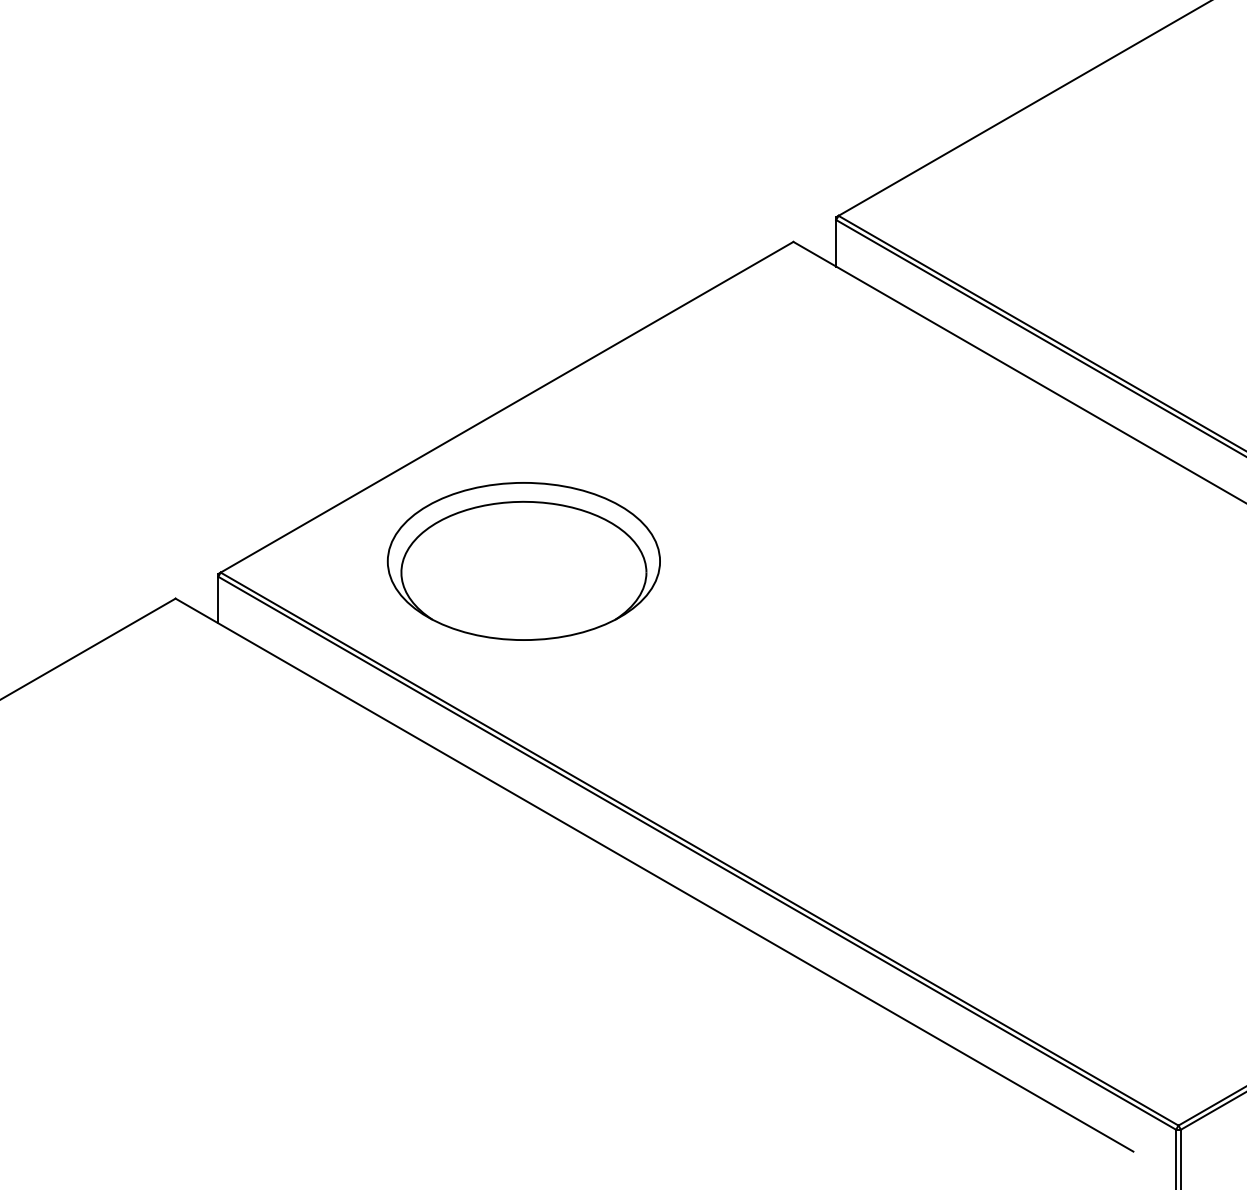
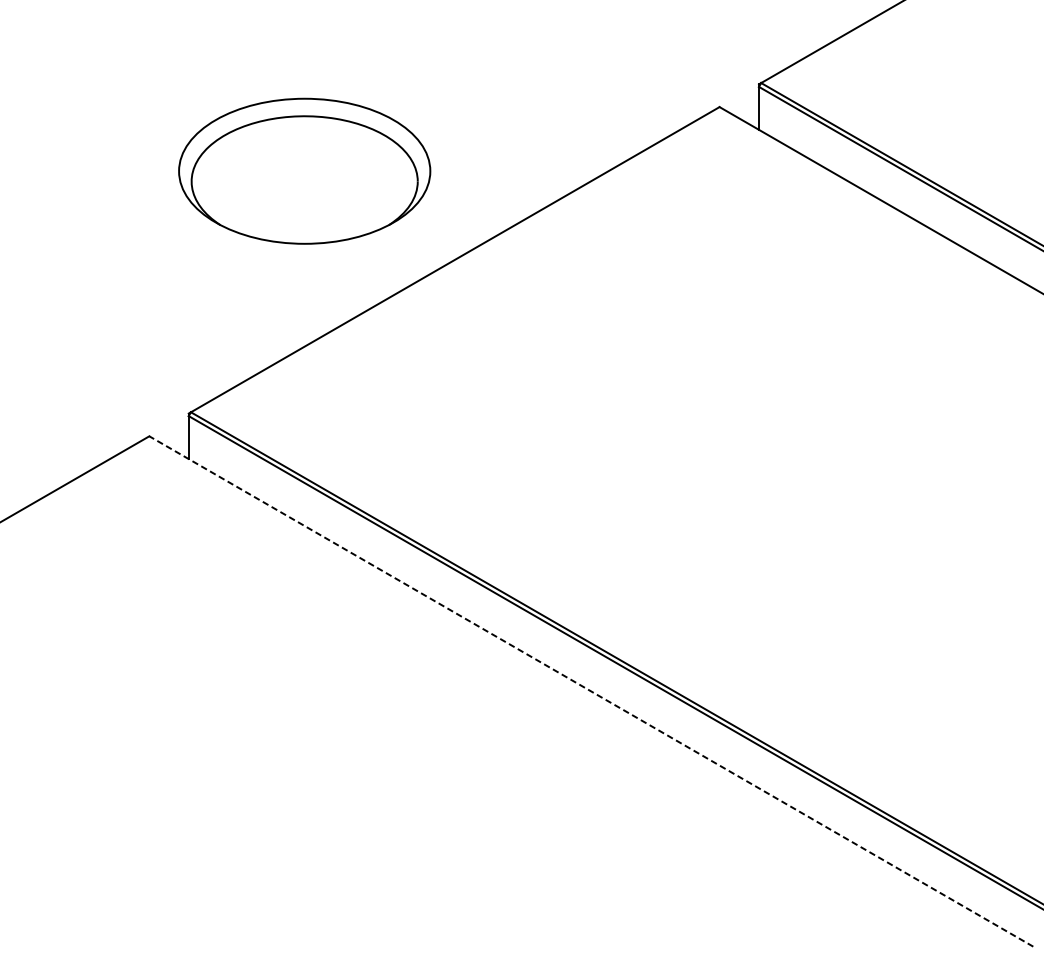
part: (523, 561) -> (304, 171), moved
line: (654, 875) -> (591, 691), solid -> dashed

